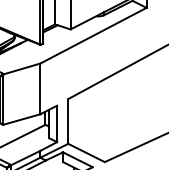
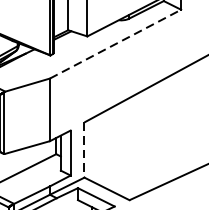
line: (93, 35) -> (115, 43), solid -> dashed
line: (68, 121) -> (84, 150), solid -> dashed

